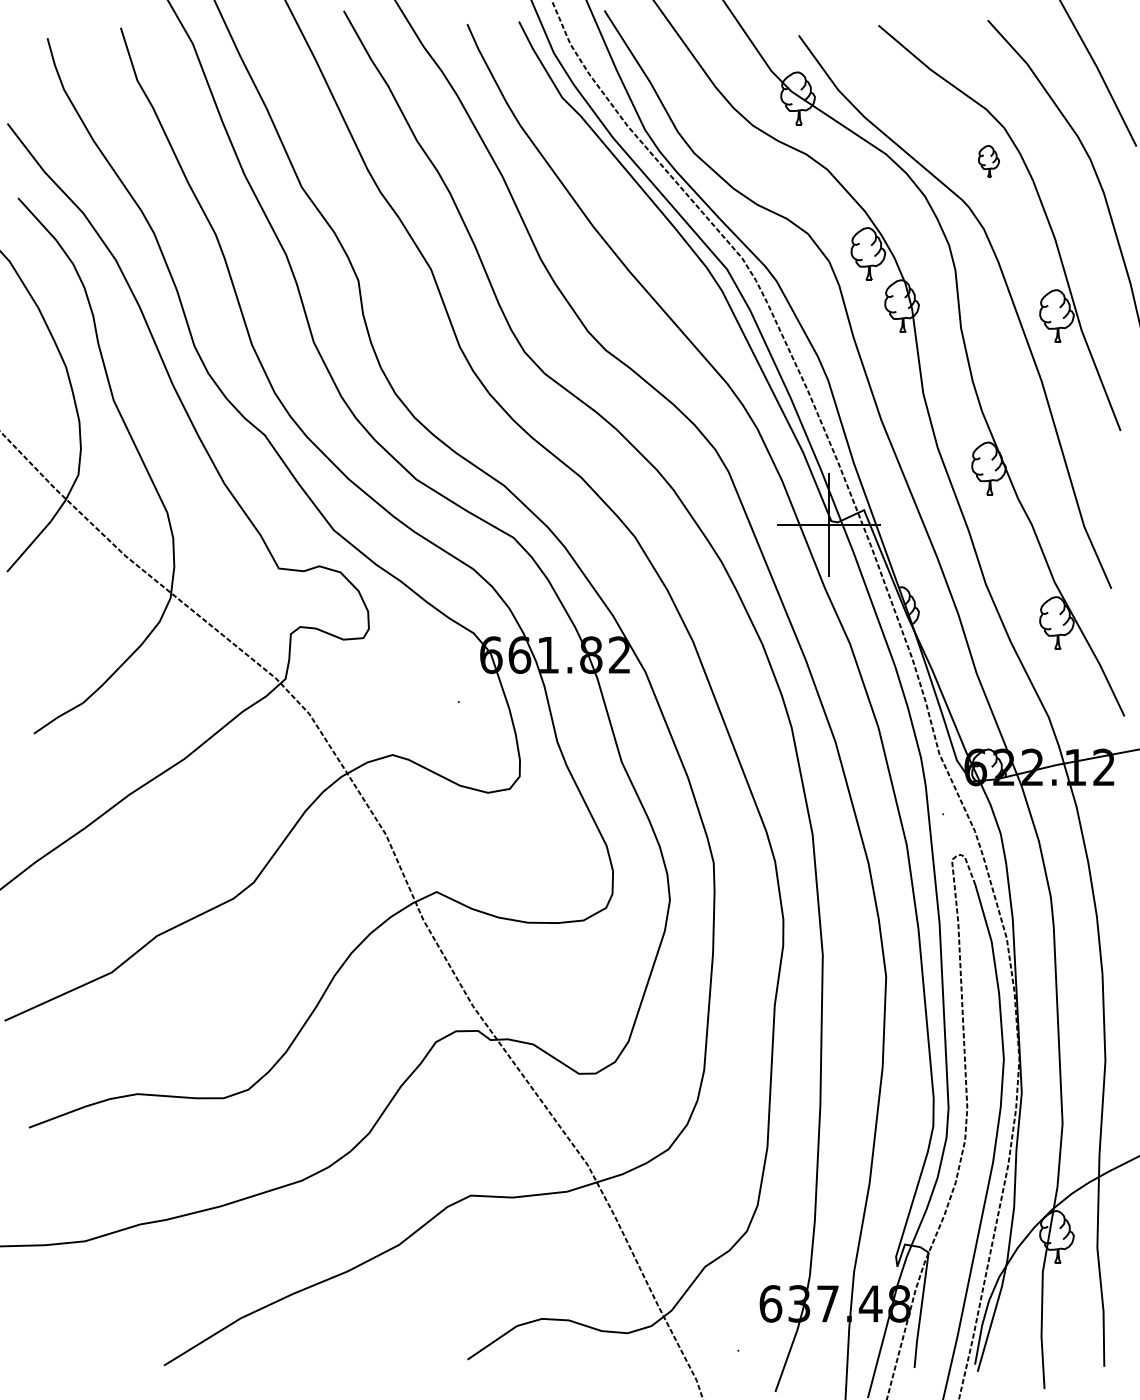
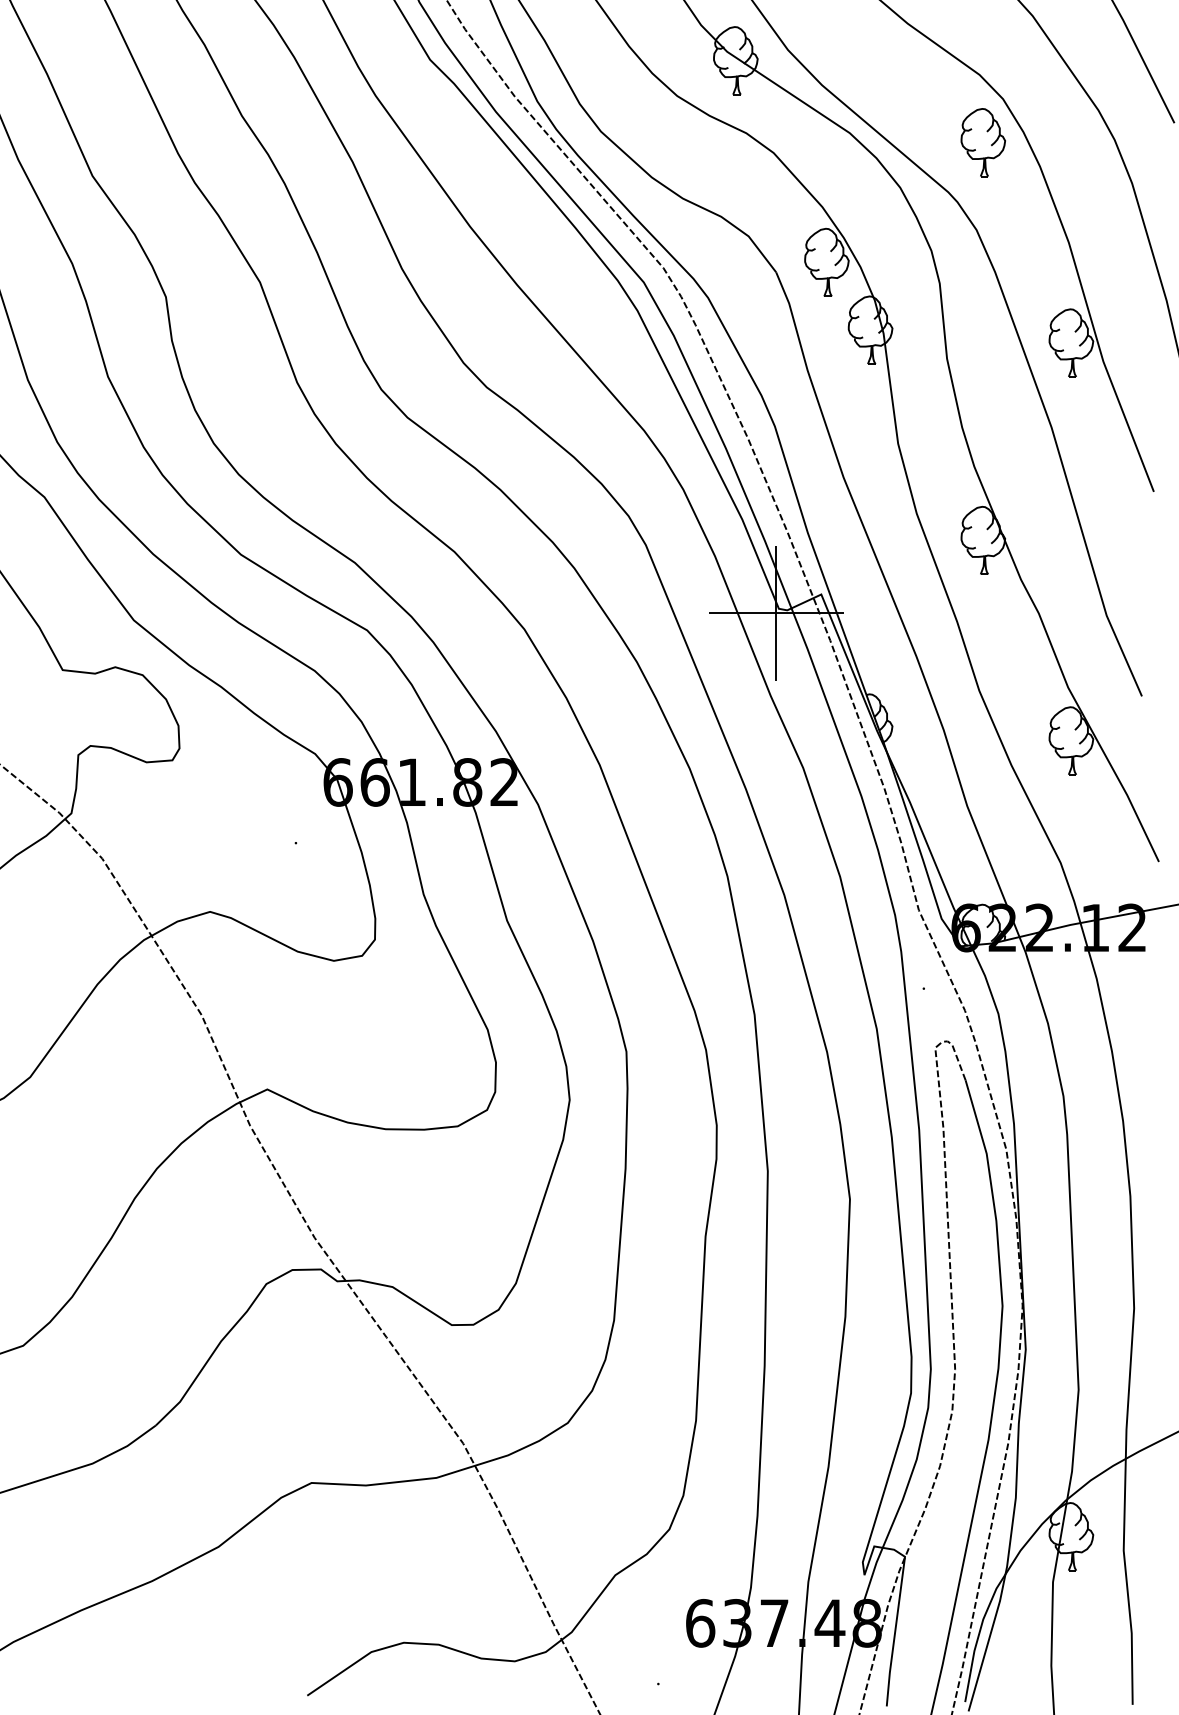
part: (988, 161) -> (982, 142), size x1.67

